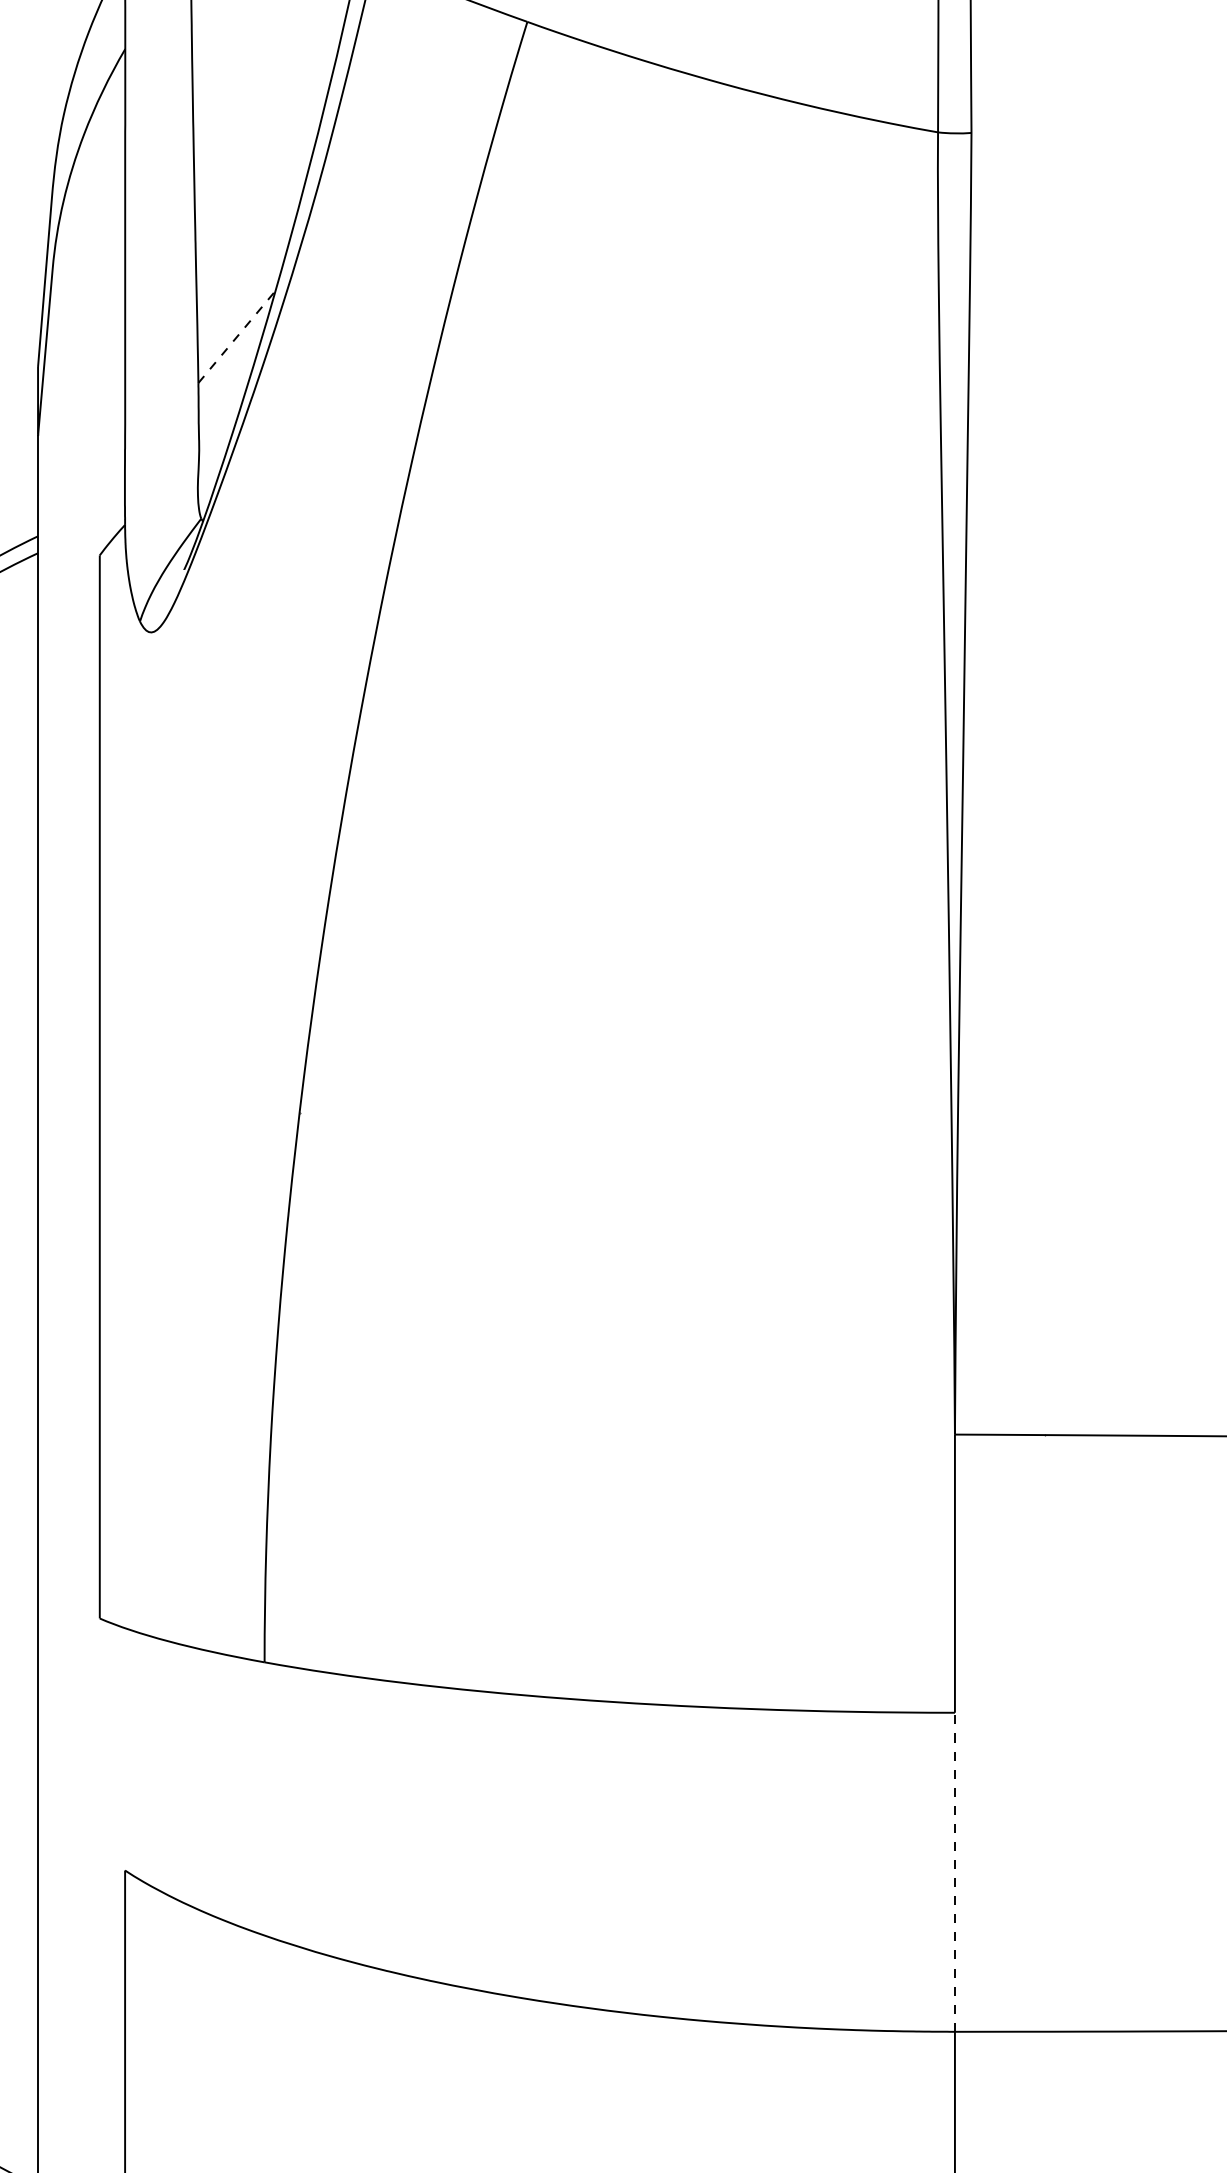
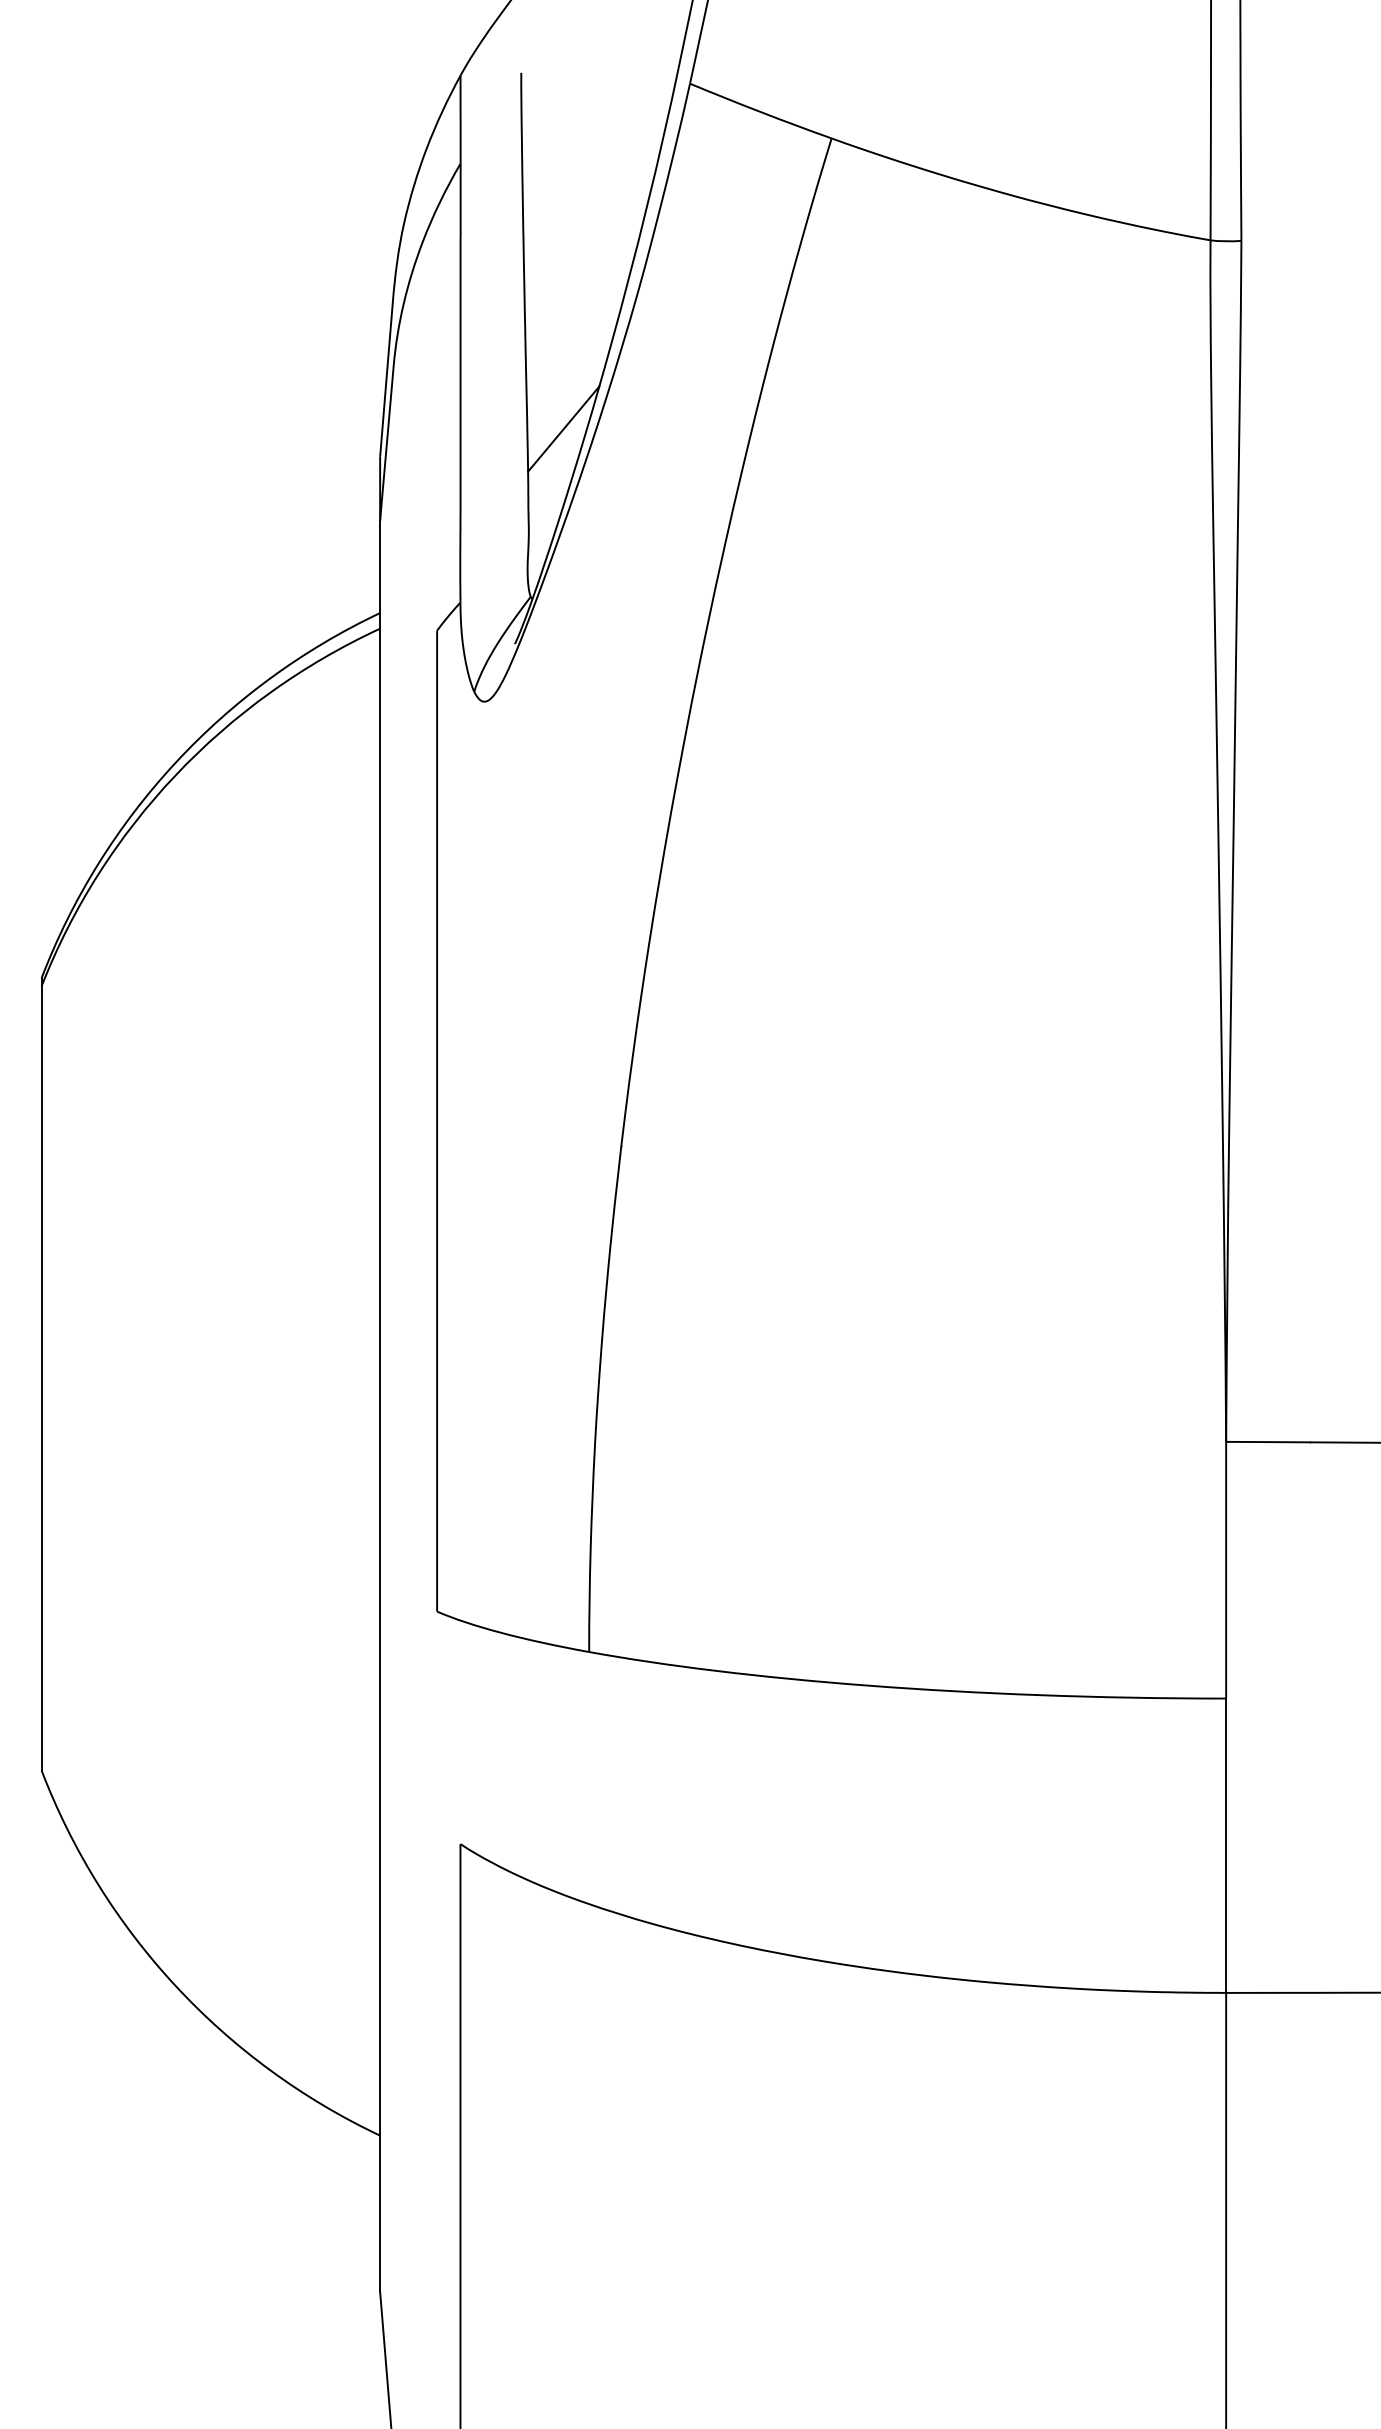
line: (236, 337) -> (563, 429), dashed -> solid
line: (955, 1872) -> (1226, 1845), dashed -> solid

